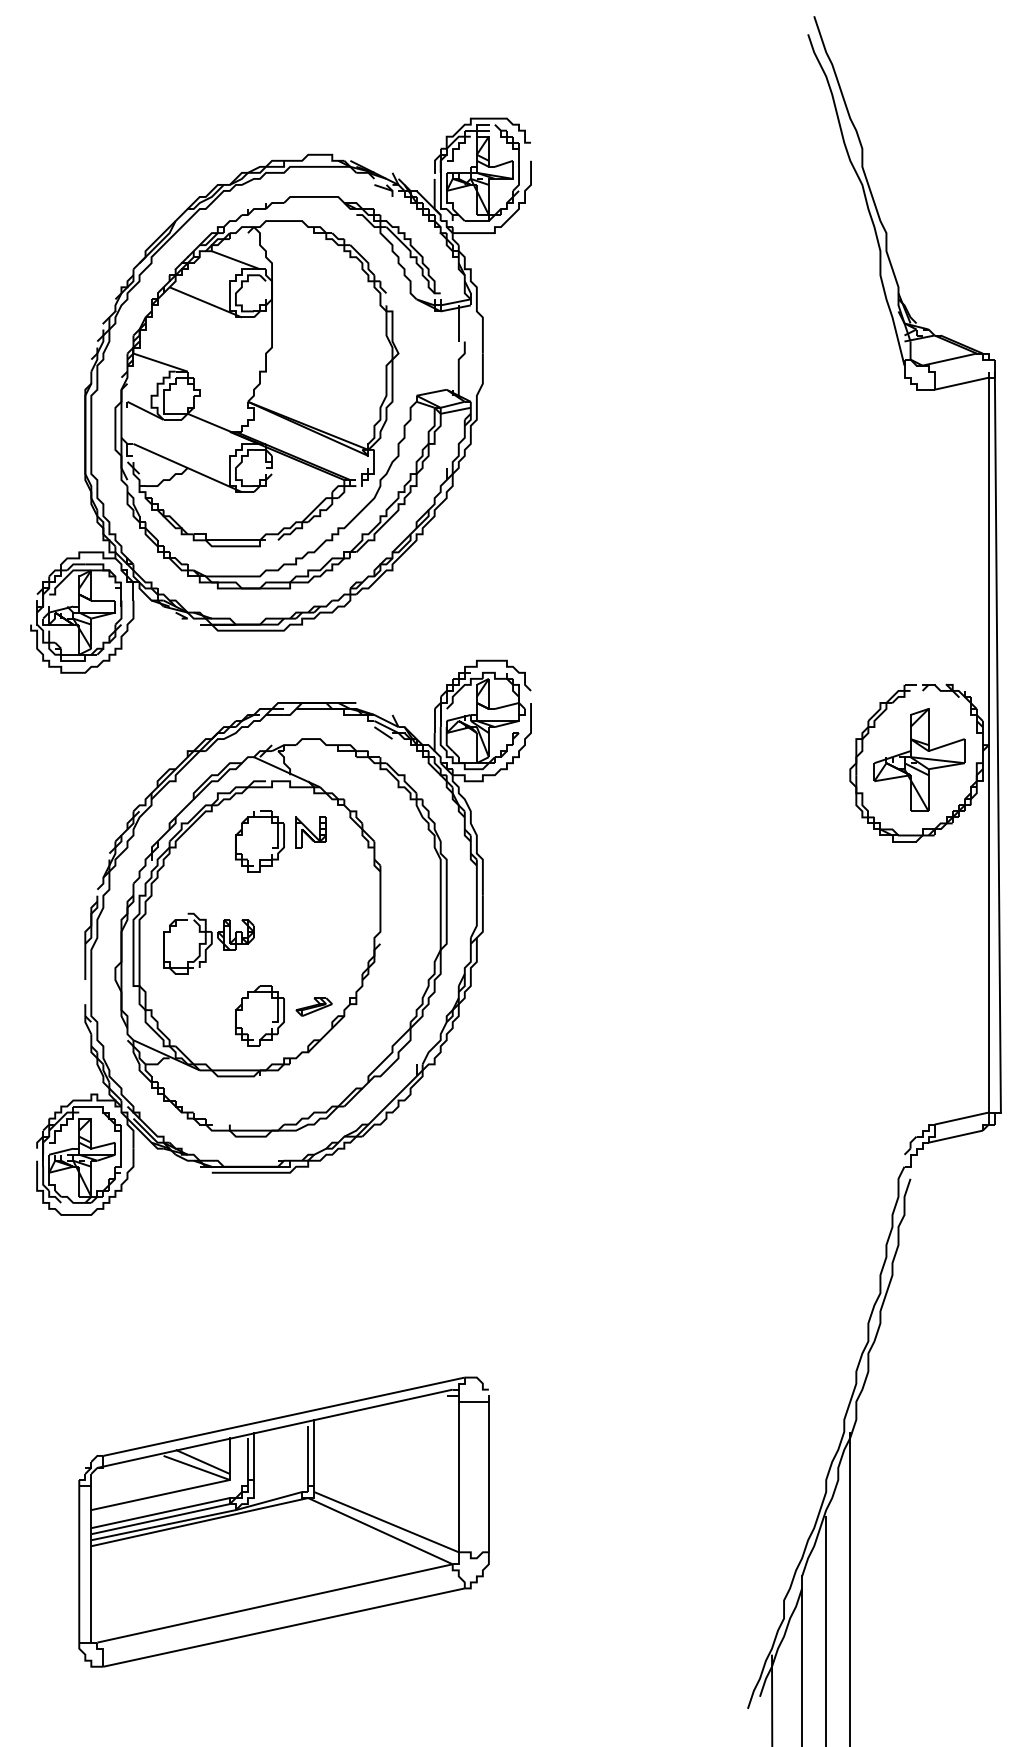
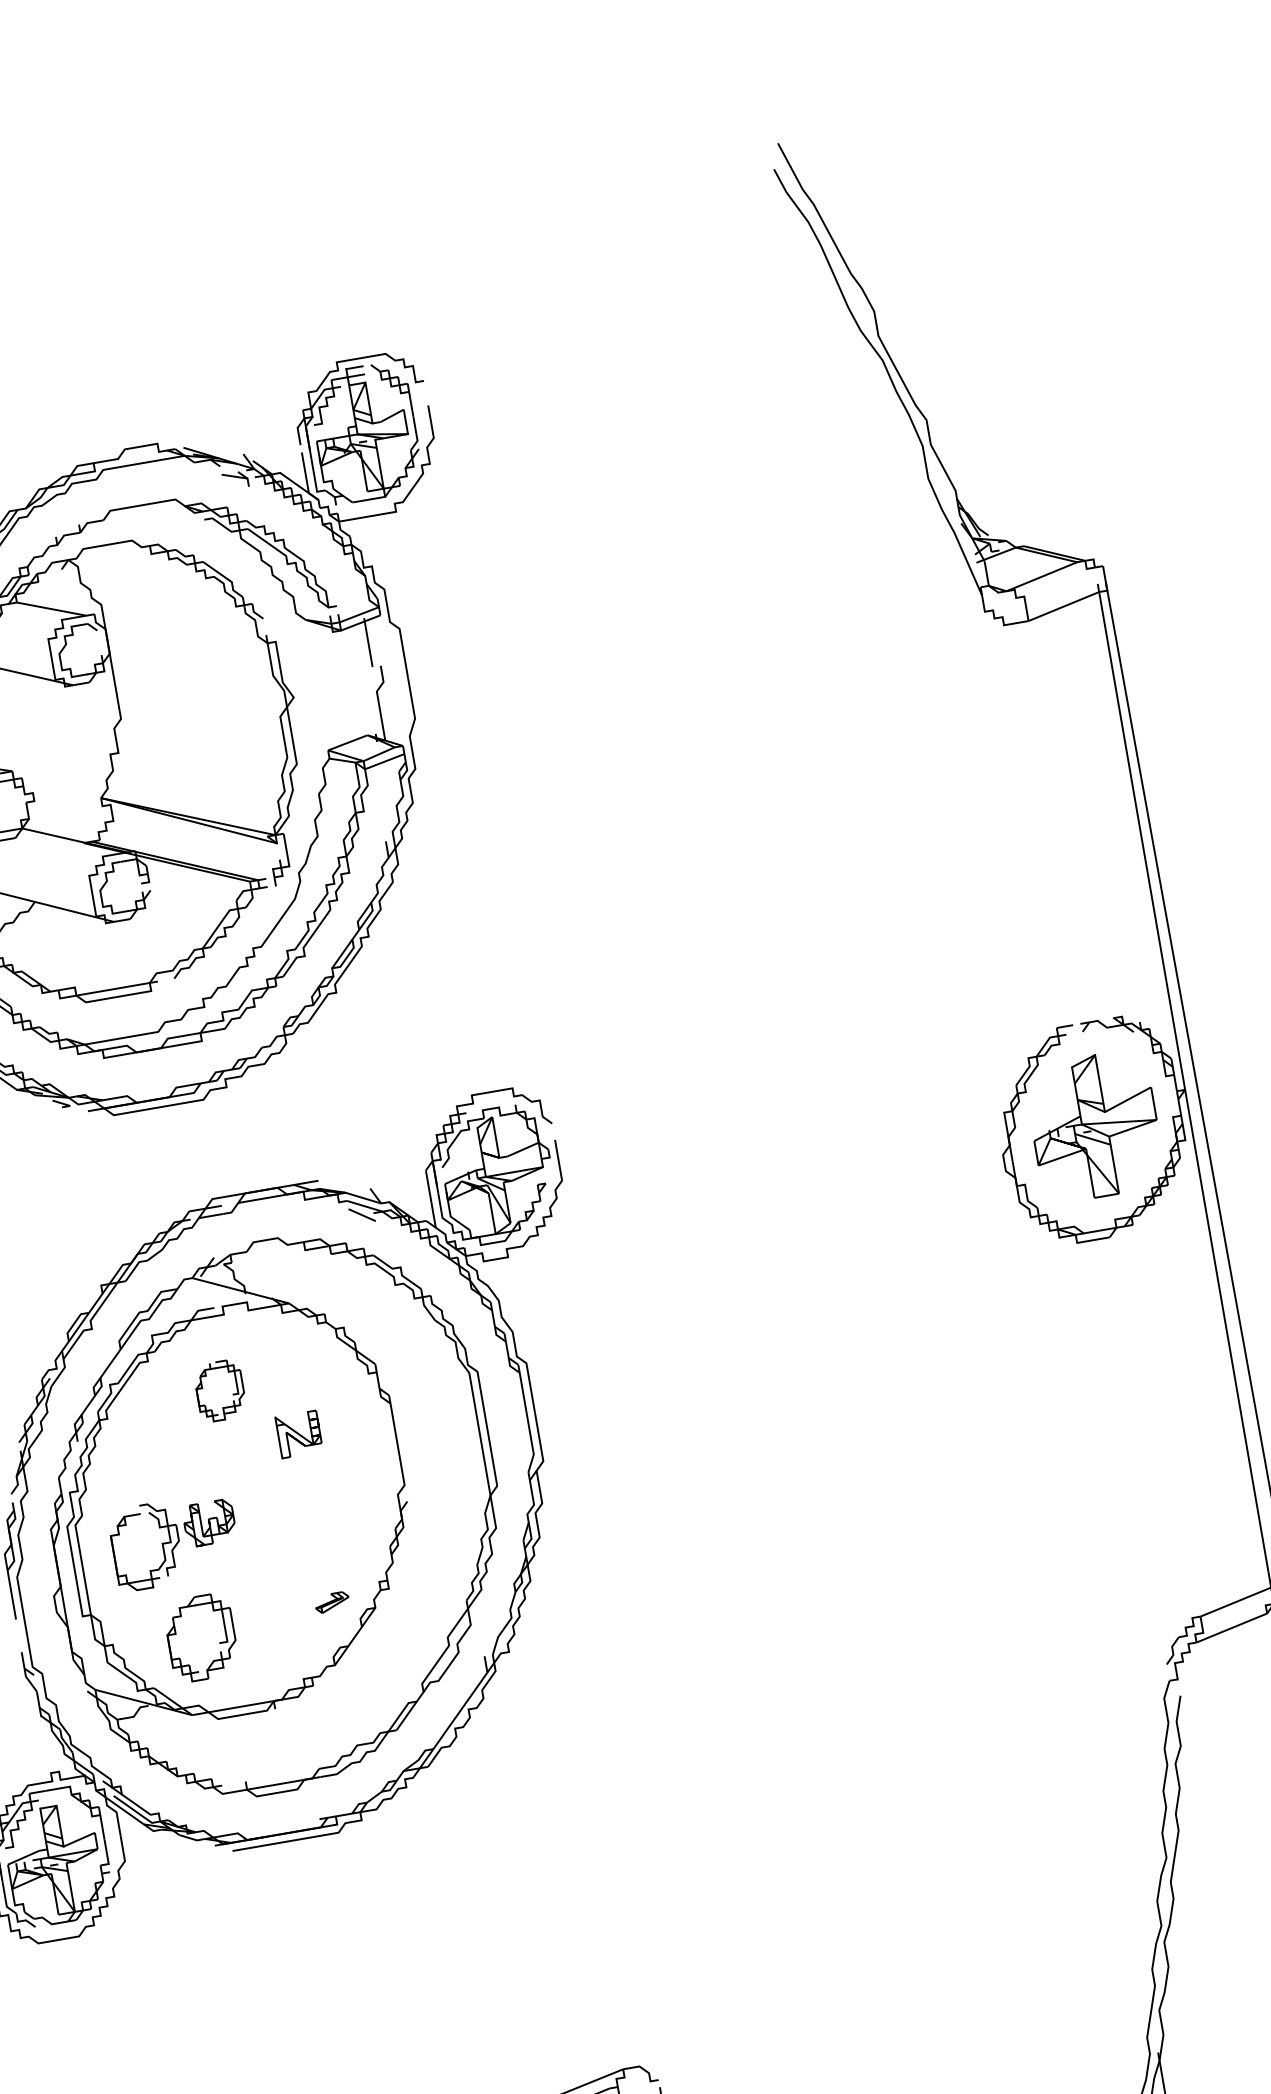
part: (310, 832) -> (298, 1434), moved
part: (259, 841) -> (219, 1391), size x0.7
part: (313, 1006) -> (331, 1601), size x0.7
part: (259, 1015) -> (200, 1637), moved

